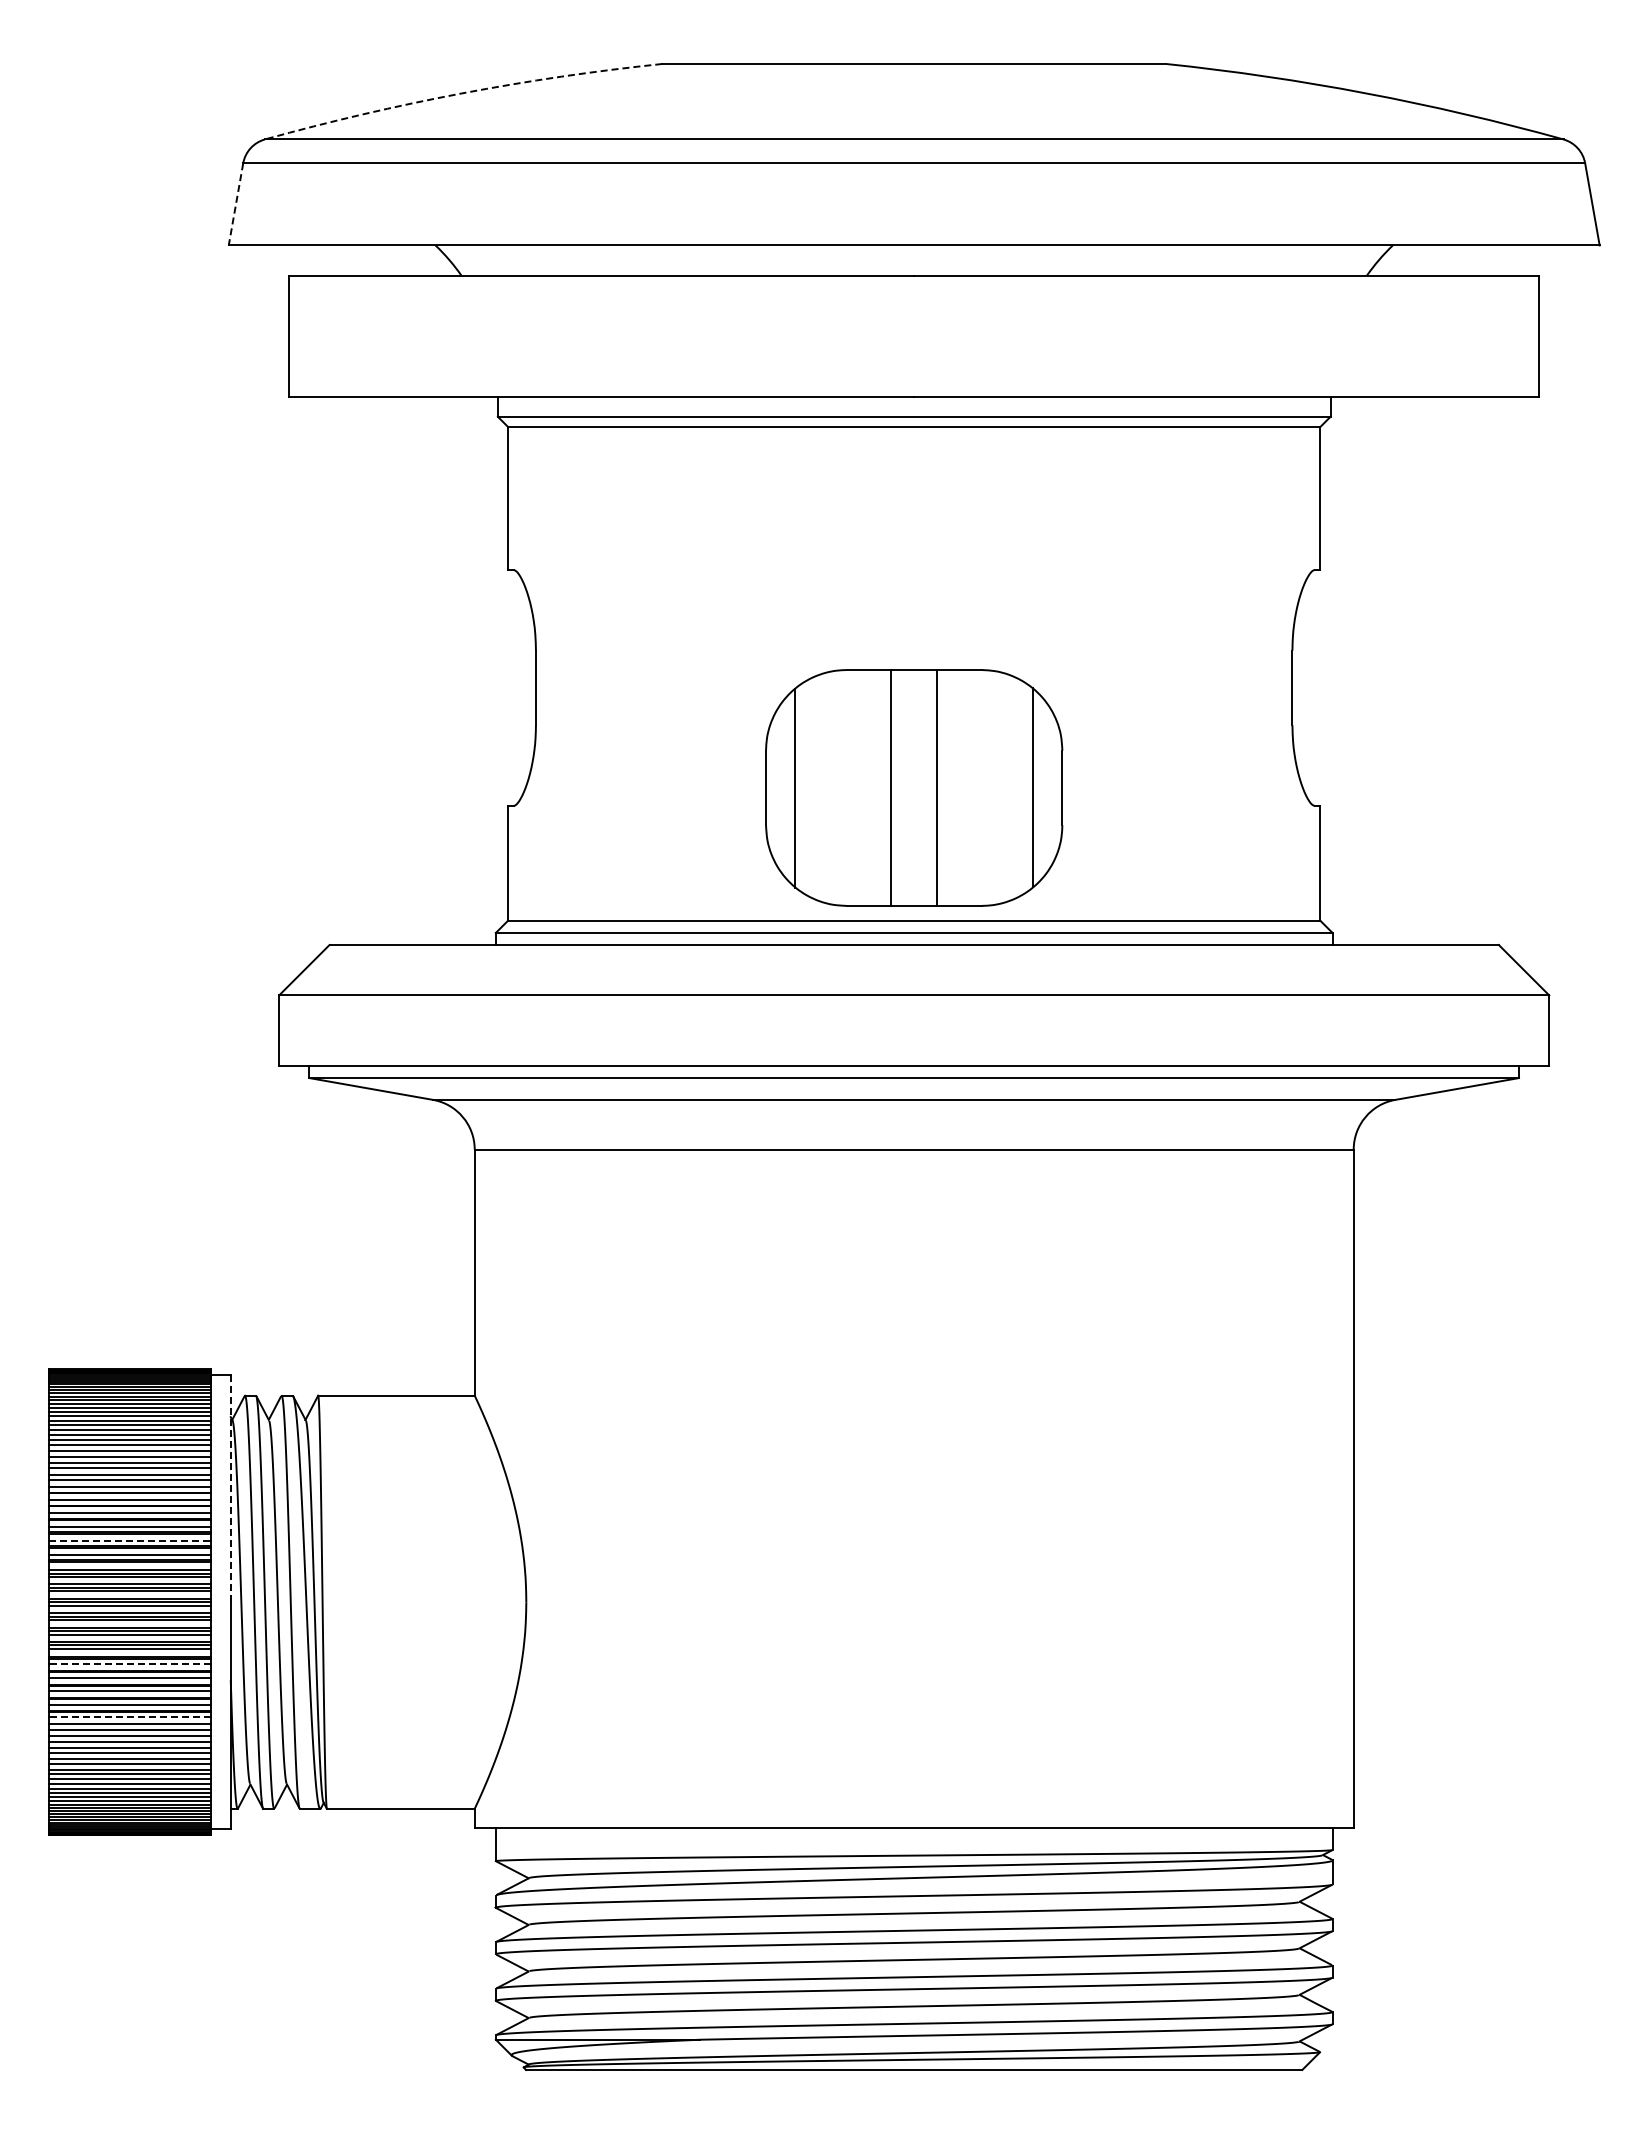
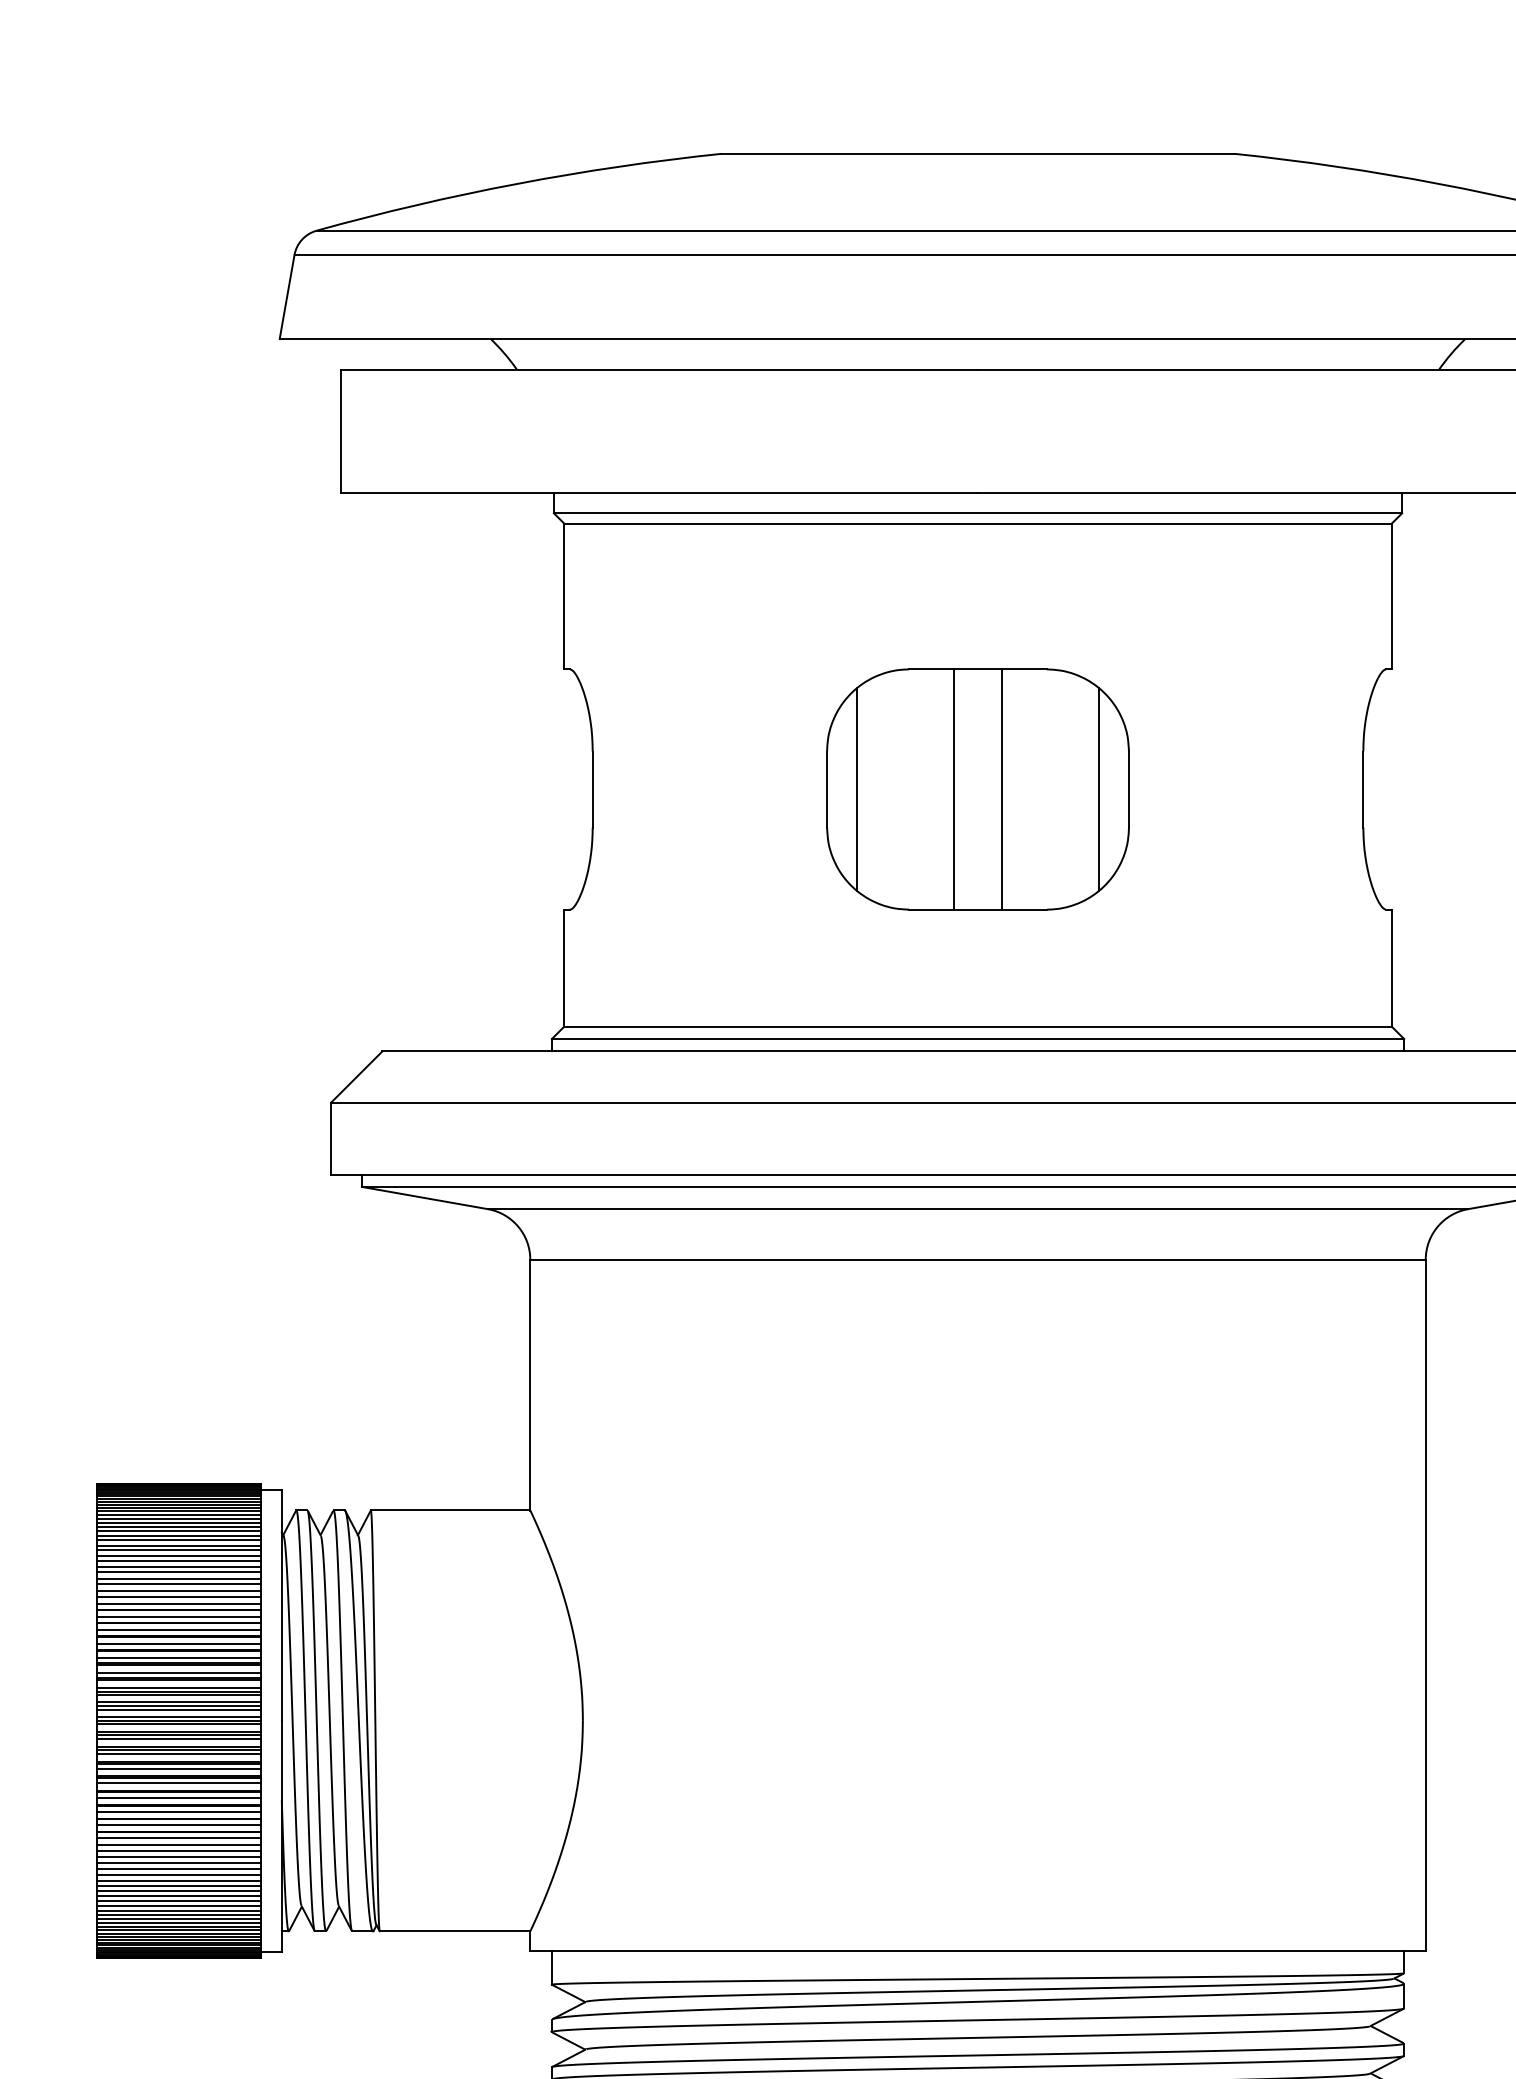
arc: (461, 93) -> (516, 183), dashed -> solid
line: (235, 204) -> (286, 297), dashed -> solid
part: (914, 787) -> (978, 789), moved
line: (230, 1488) -> (281, 1605), dashed -> solid
line: (129, 1540) -> (178, 1657), dashed -> solid
line: (129, 1663) -> (178, 1783), dashed -> solid
line: (129, 1717) -> (178, 1838), dashed -> solid

